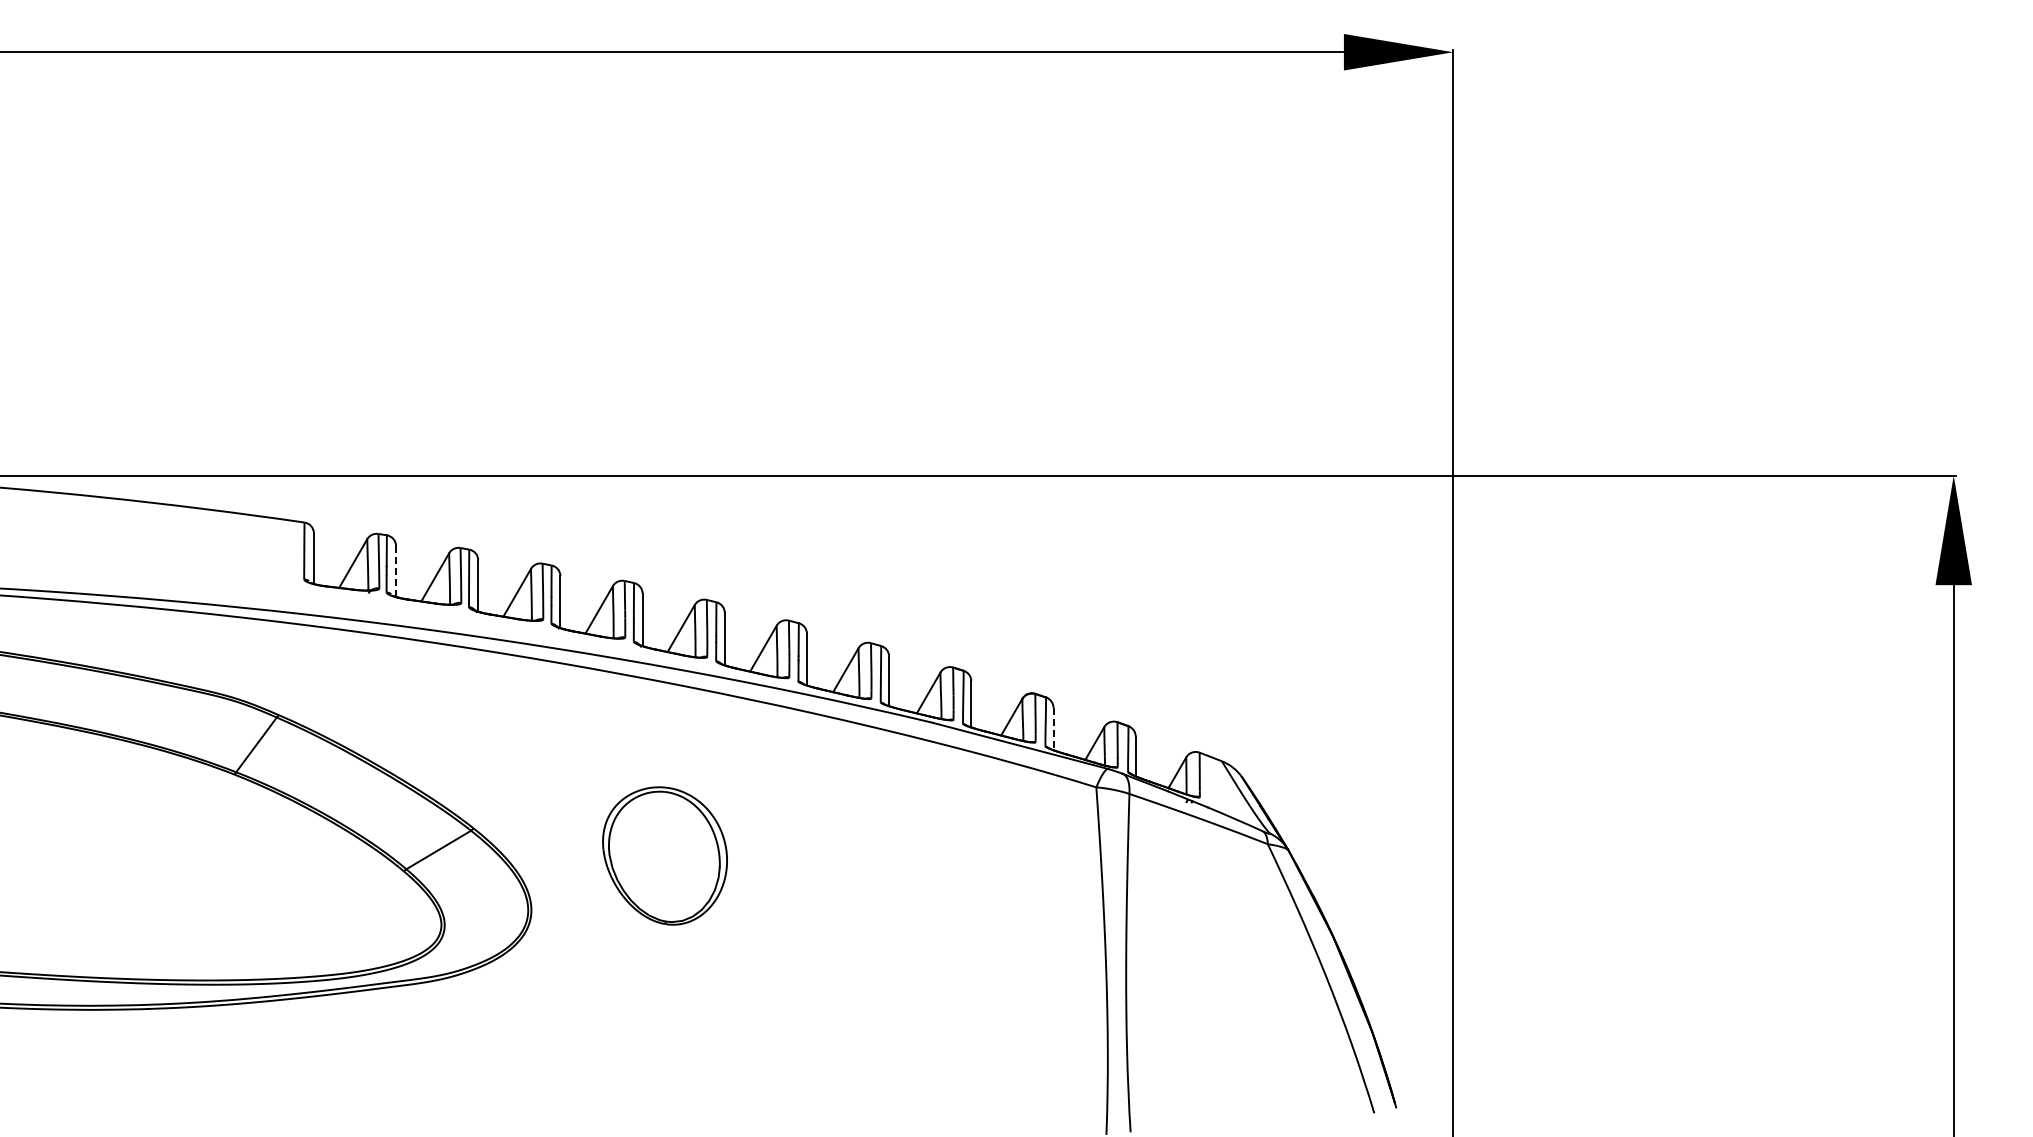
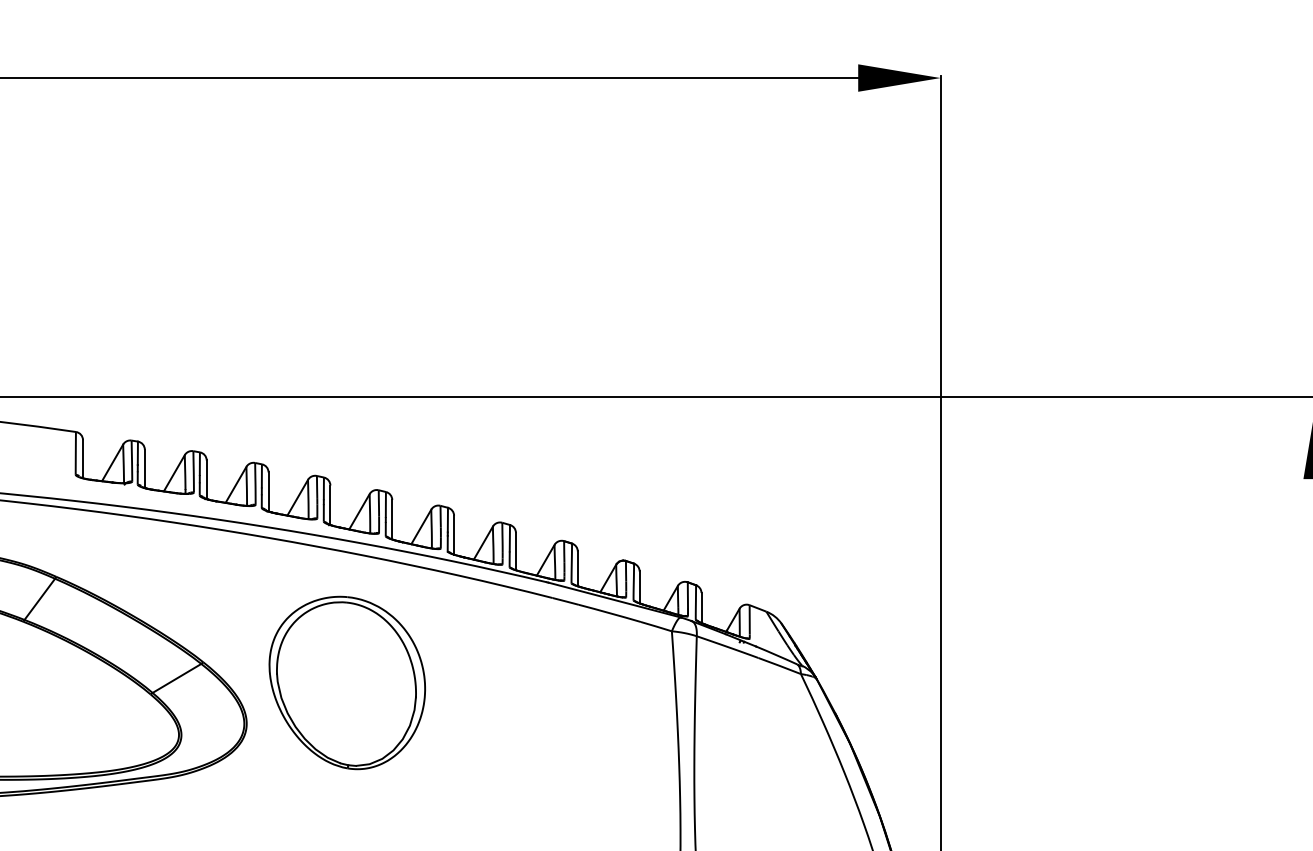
line: (396, 572) -> (145, 469), dashed -> solid
line: (1053, 729) -> (639, 587), dashed -> solid
part: (664, 855) -> (346, 682), size x1.67

